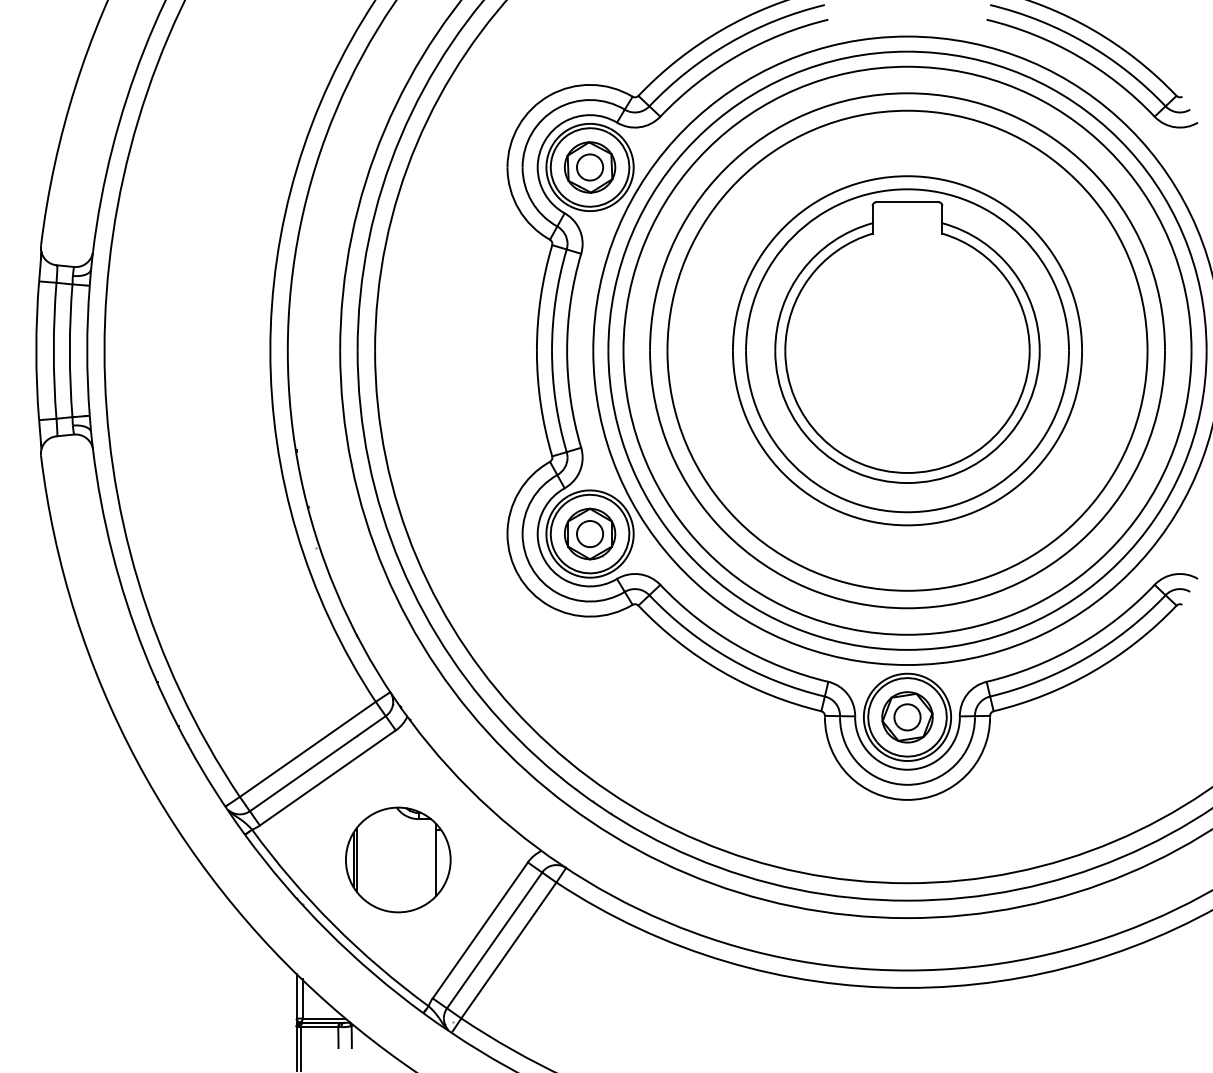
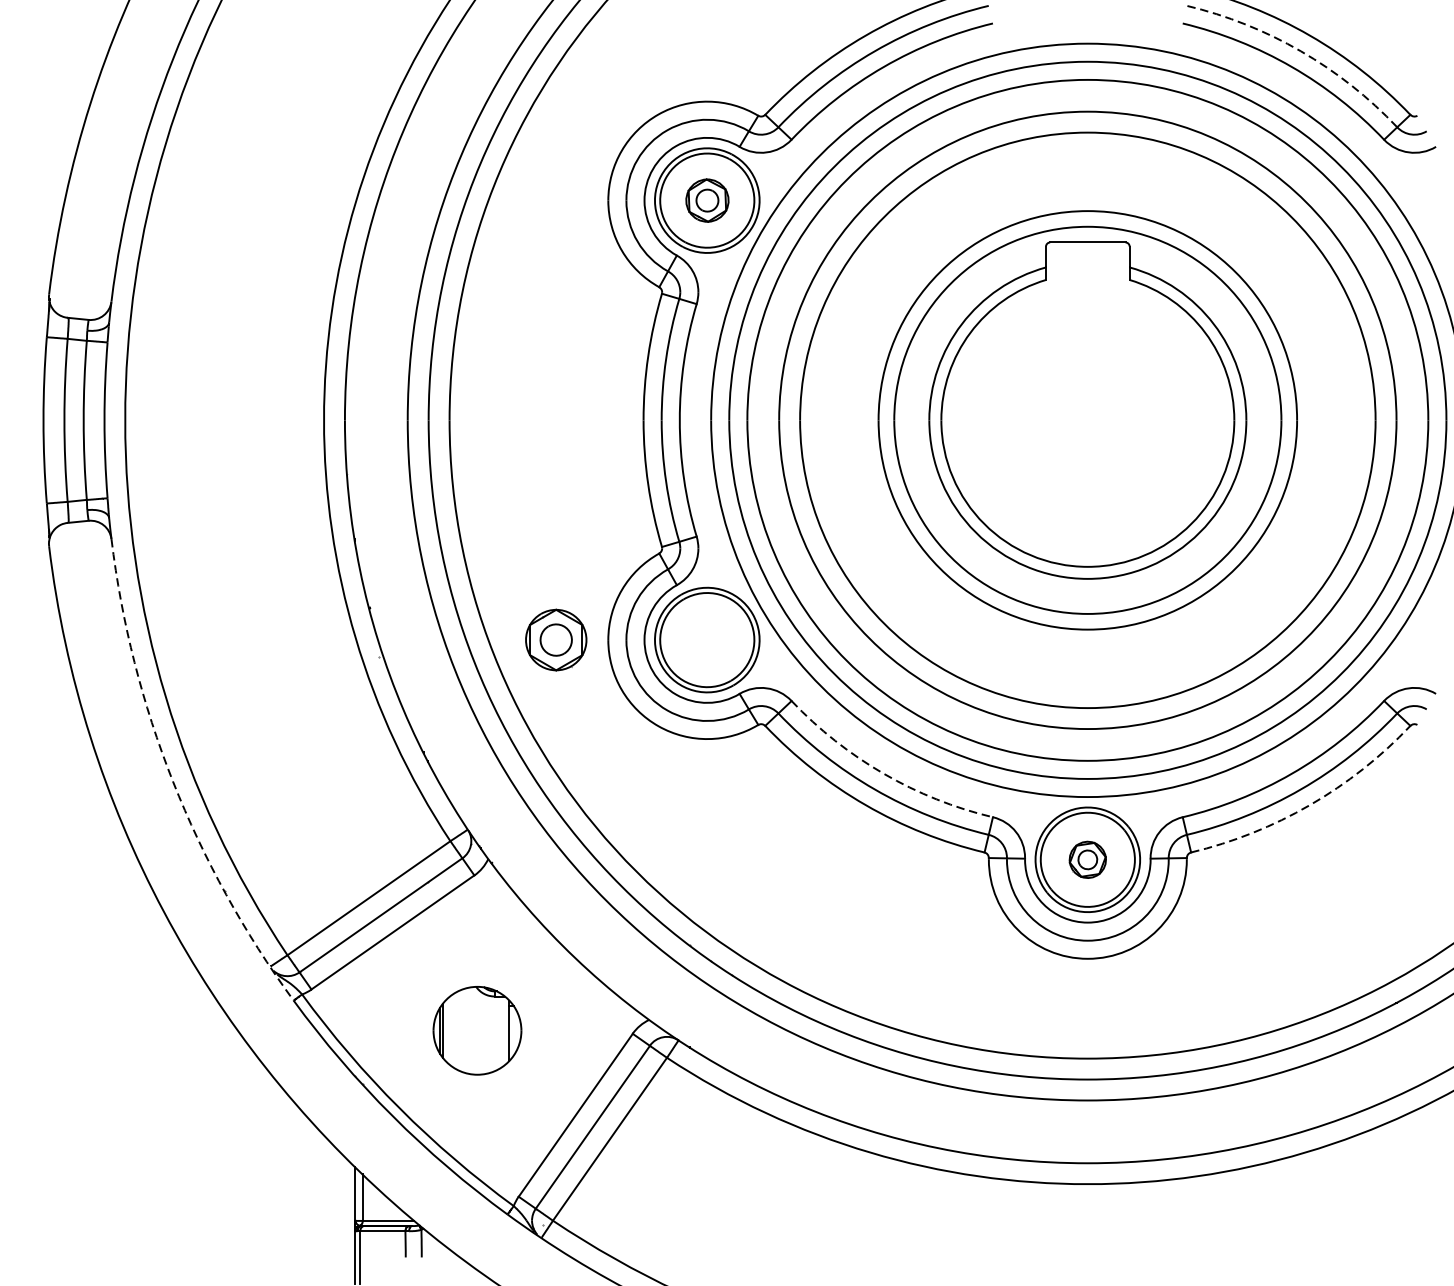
arc: (1085, 42) -> (1301, 50), solid -> dashed
part: (590, 167) -> (707, 200), size x0.7
part: (590, 533) -> (556, 639), moved
arc: (737, 645) -> (884, 773), solid -> dashed
arc: (144, 652) -> (173, 782), solid -> dashed
arc: (1092, 671) -> (1309, 804), solid -> dashed
part: (907, 717) -> (1087, 859), size x0.6
part: (398, 859) -> (477, 1030), size x0.7

